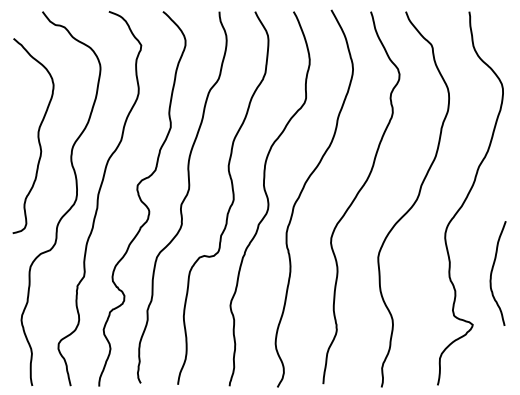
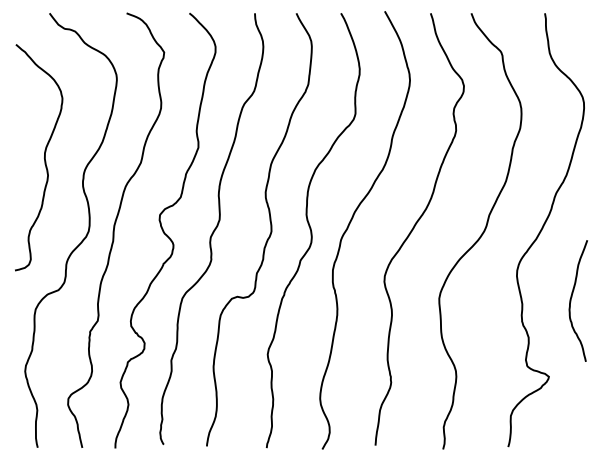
curve: (492, 273) -> (571, 300), moved

